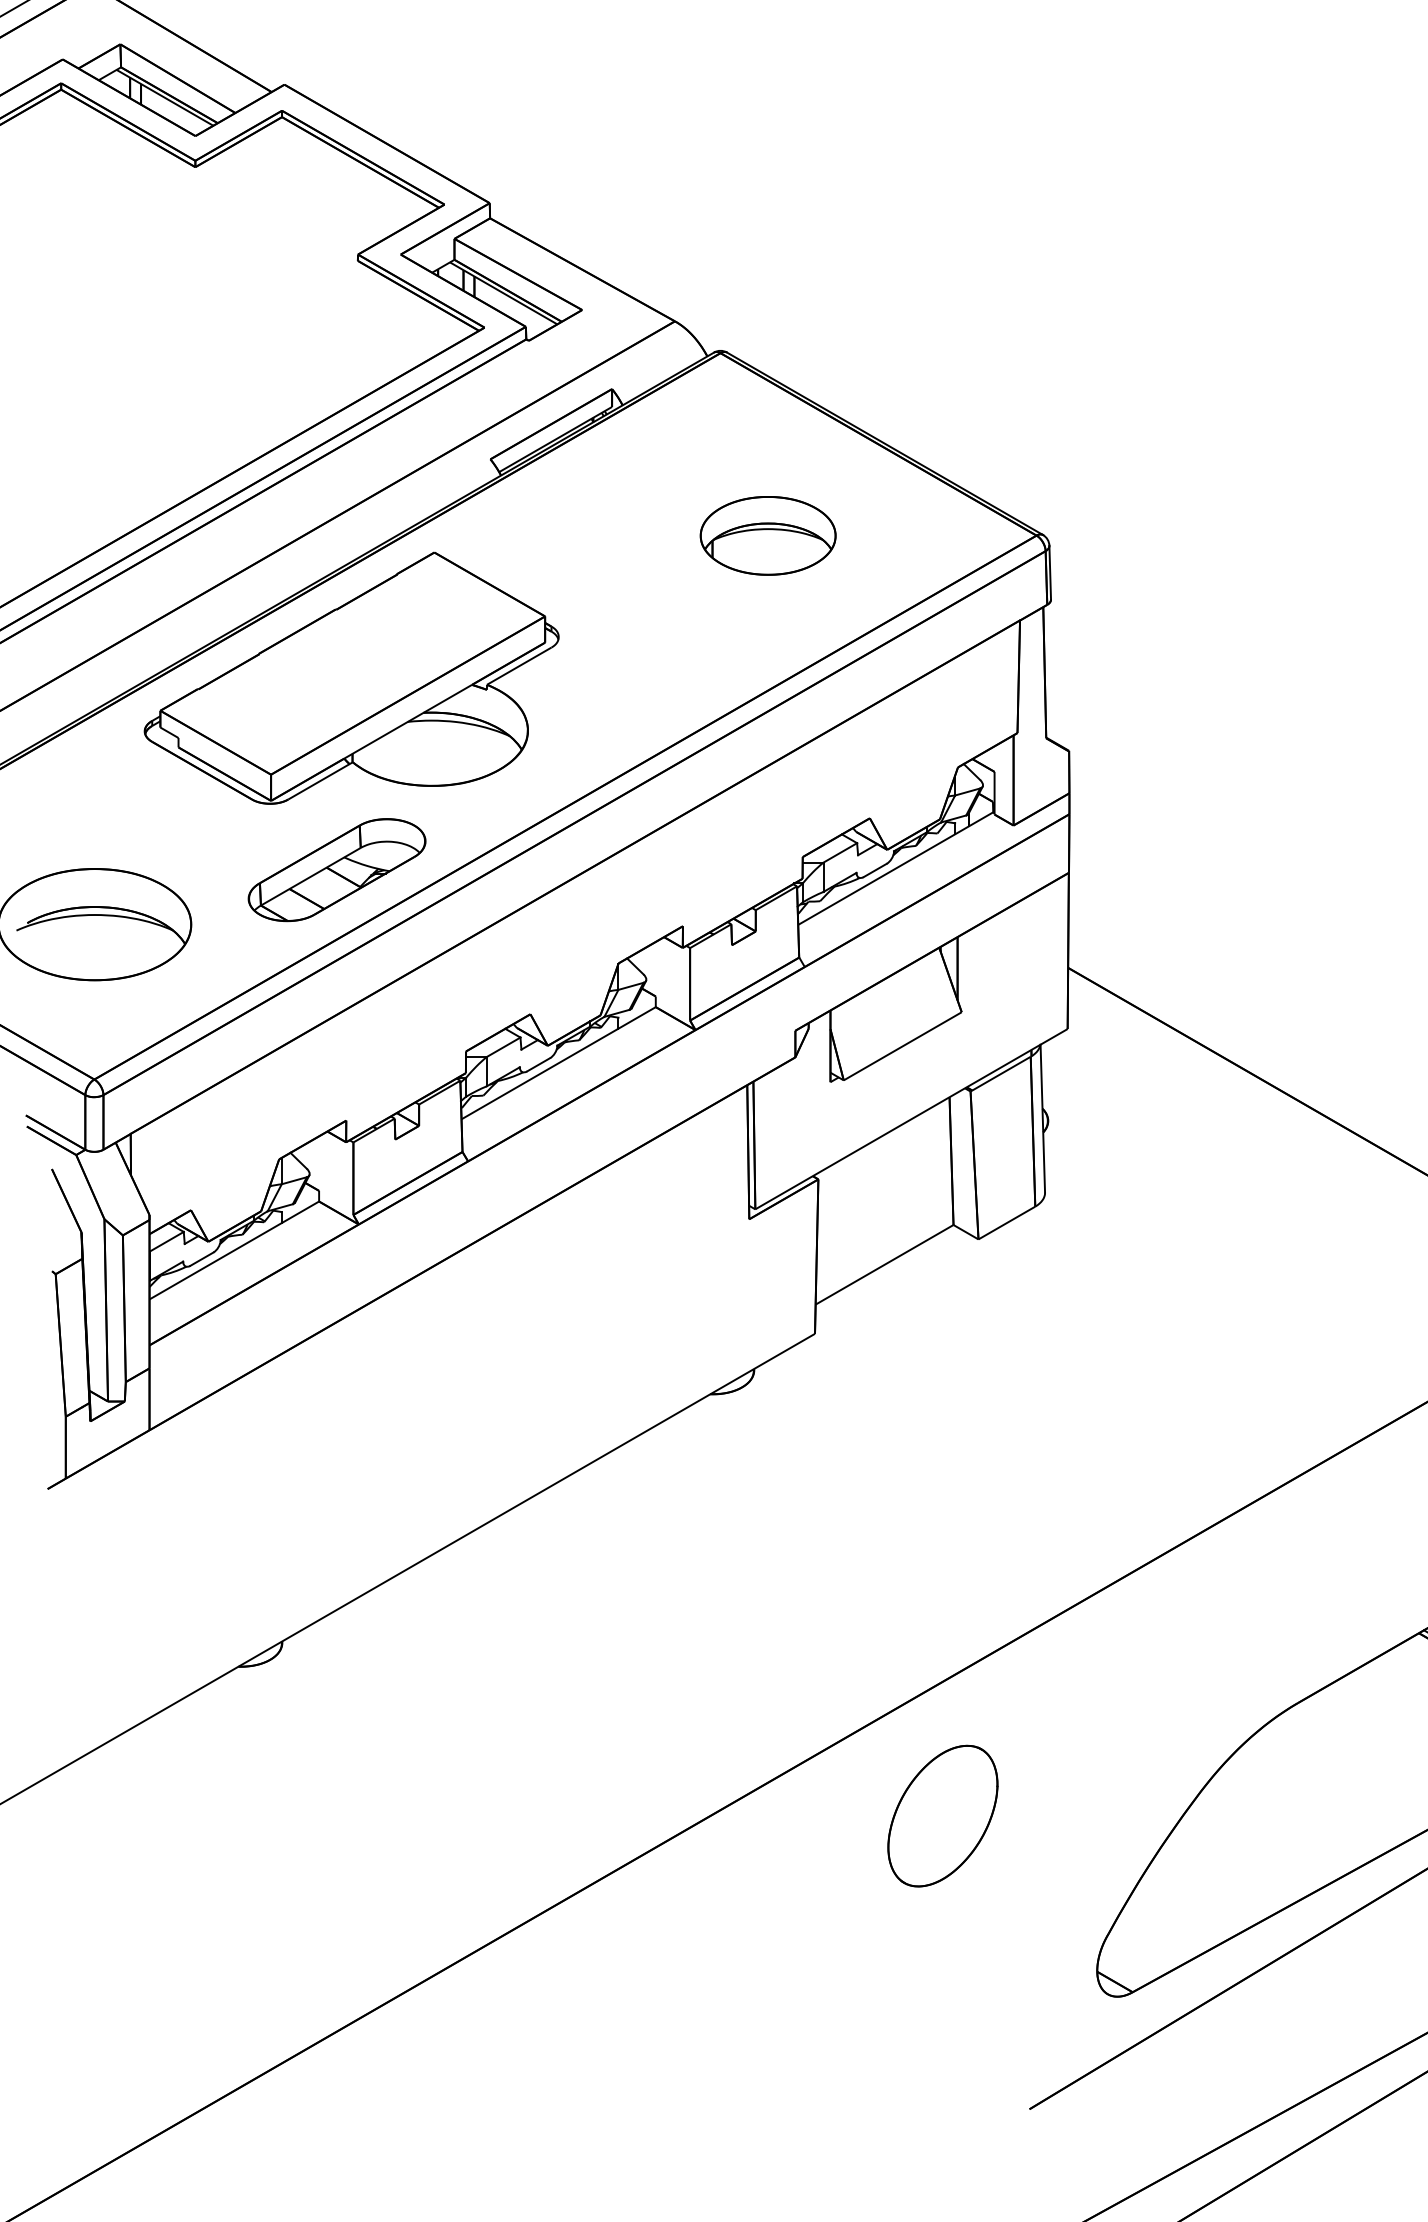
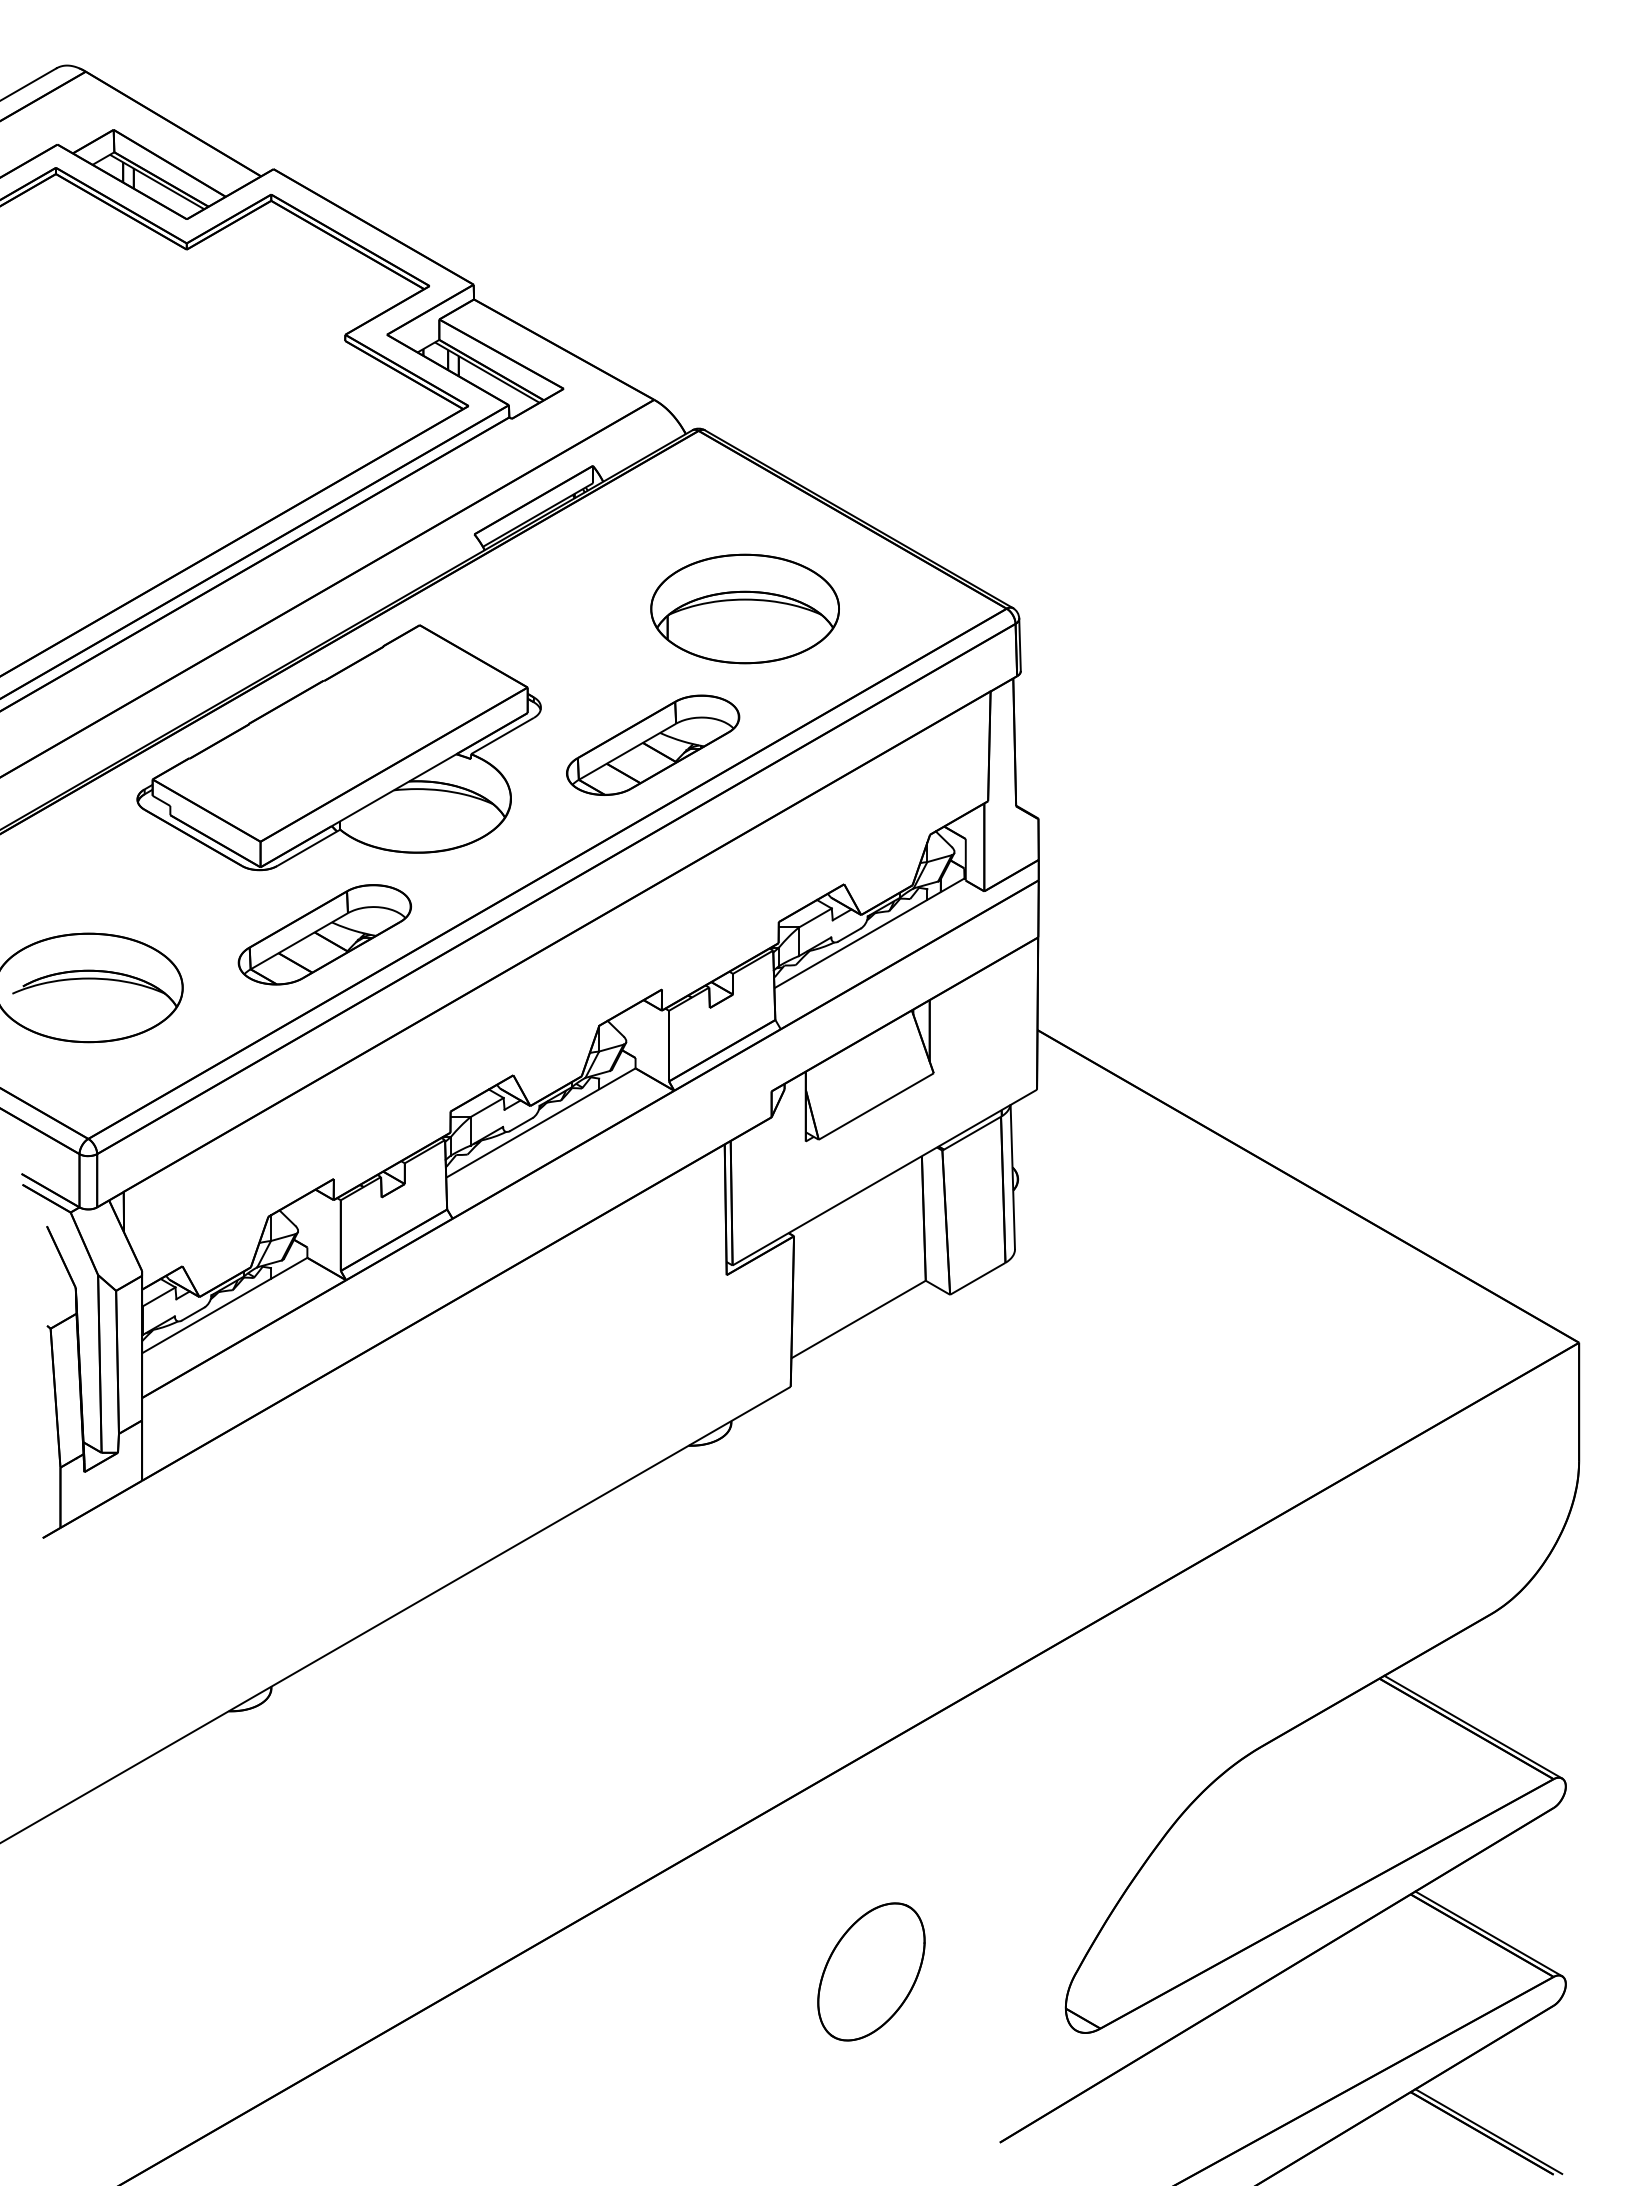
part: (767, 535) -> (744, 608), size x1.43
part: (674, 674) -> (653, 744), added
part: (942, 1815) -> (871, 1971), moved

